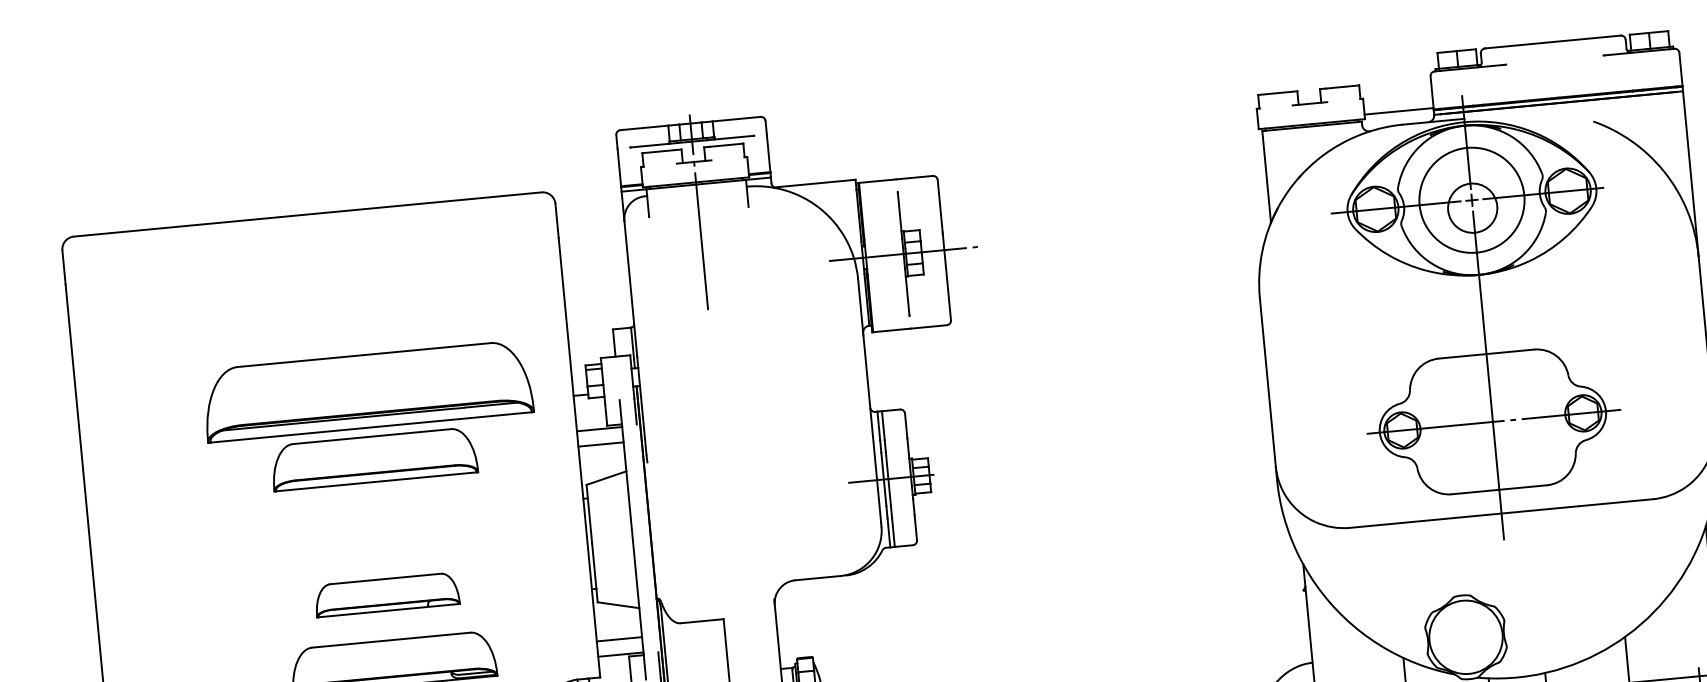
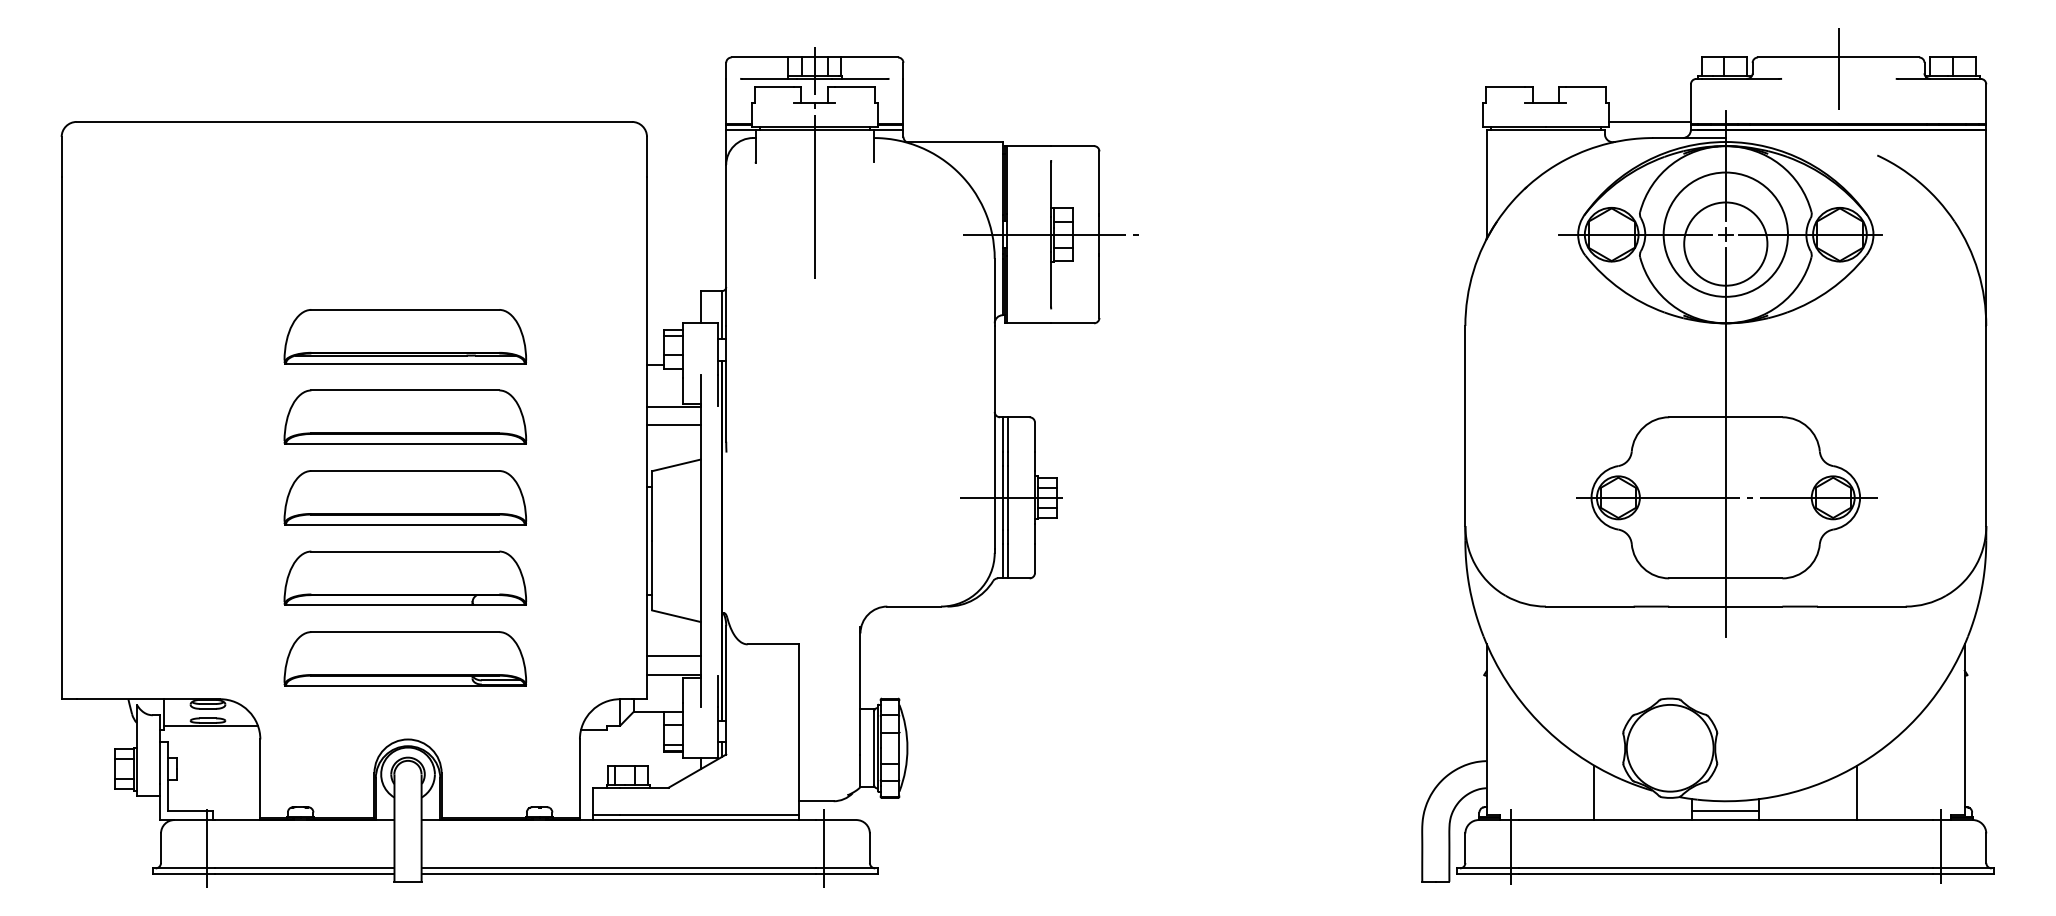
line: (1553, 51) -> (1838, 68), added
circle: (1472, 207) -> (1725, 243), size x1.43
part: (367, 391) -> (405, 336), size x0.62
part: (380, 526) -> (405, 497), added
part: (387, 594) -> (405, 577), size x1.43

